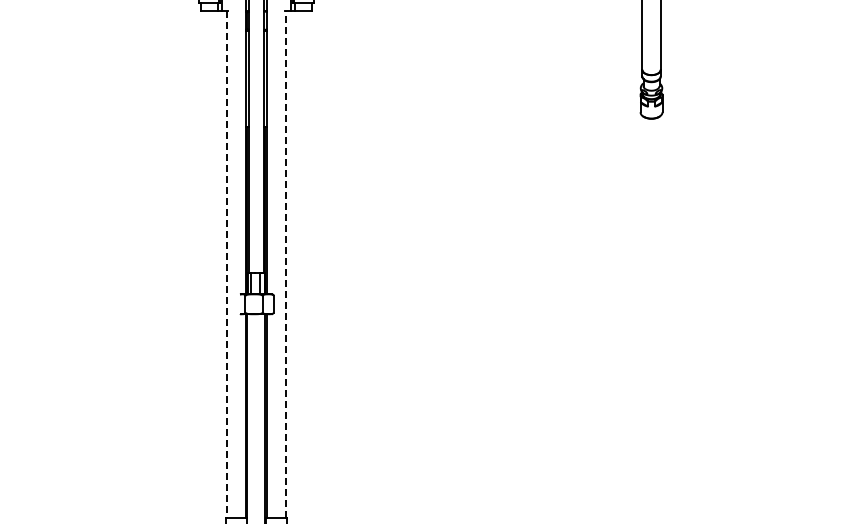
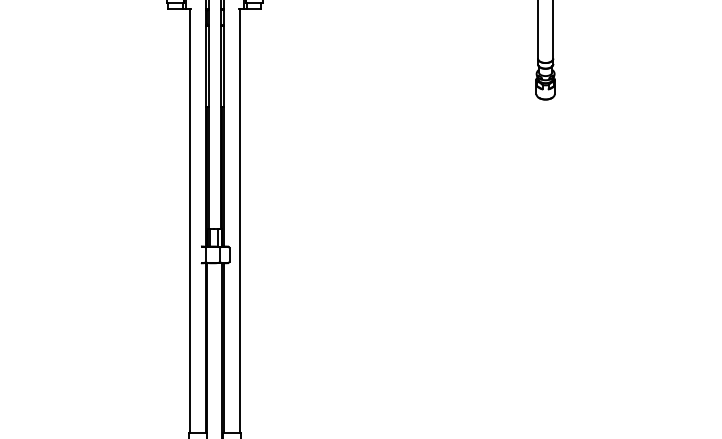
line: (285, 263) -> (239, 220), dashed -> solid
line: (227, 264) -> (190, 221), dashed -> solid

